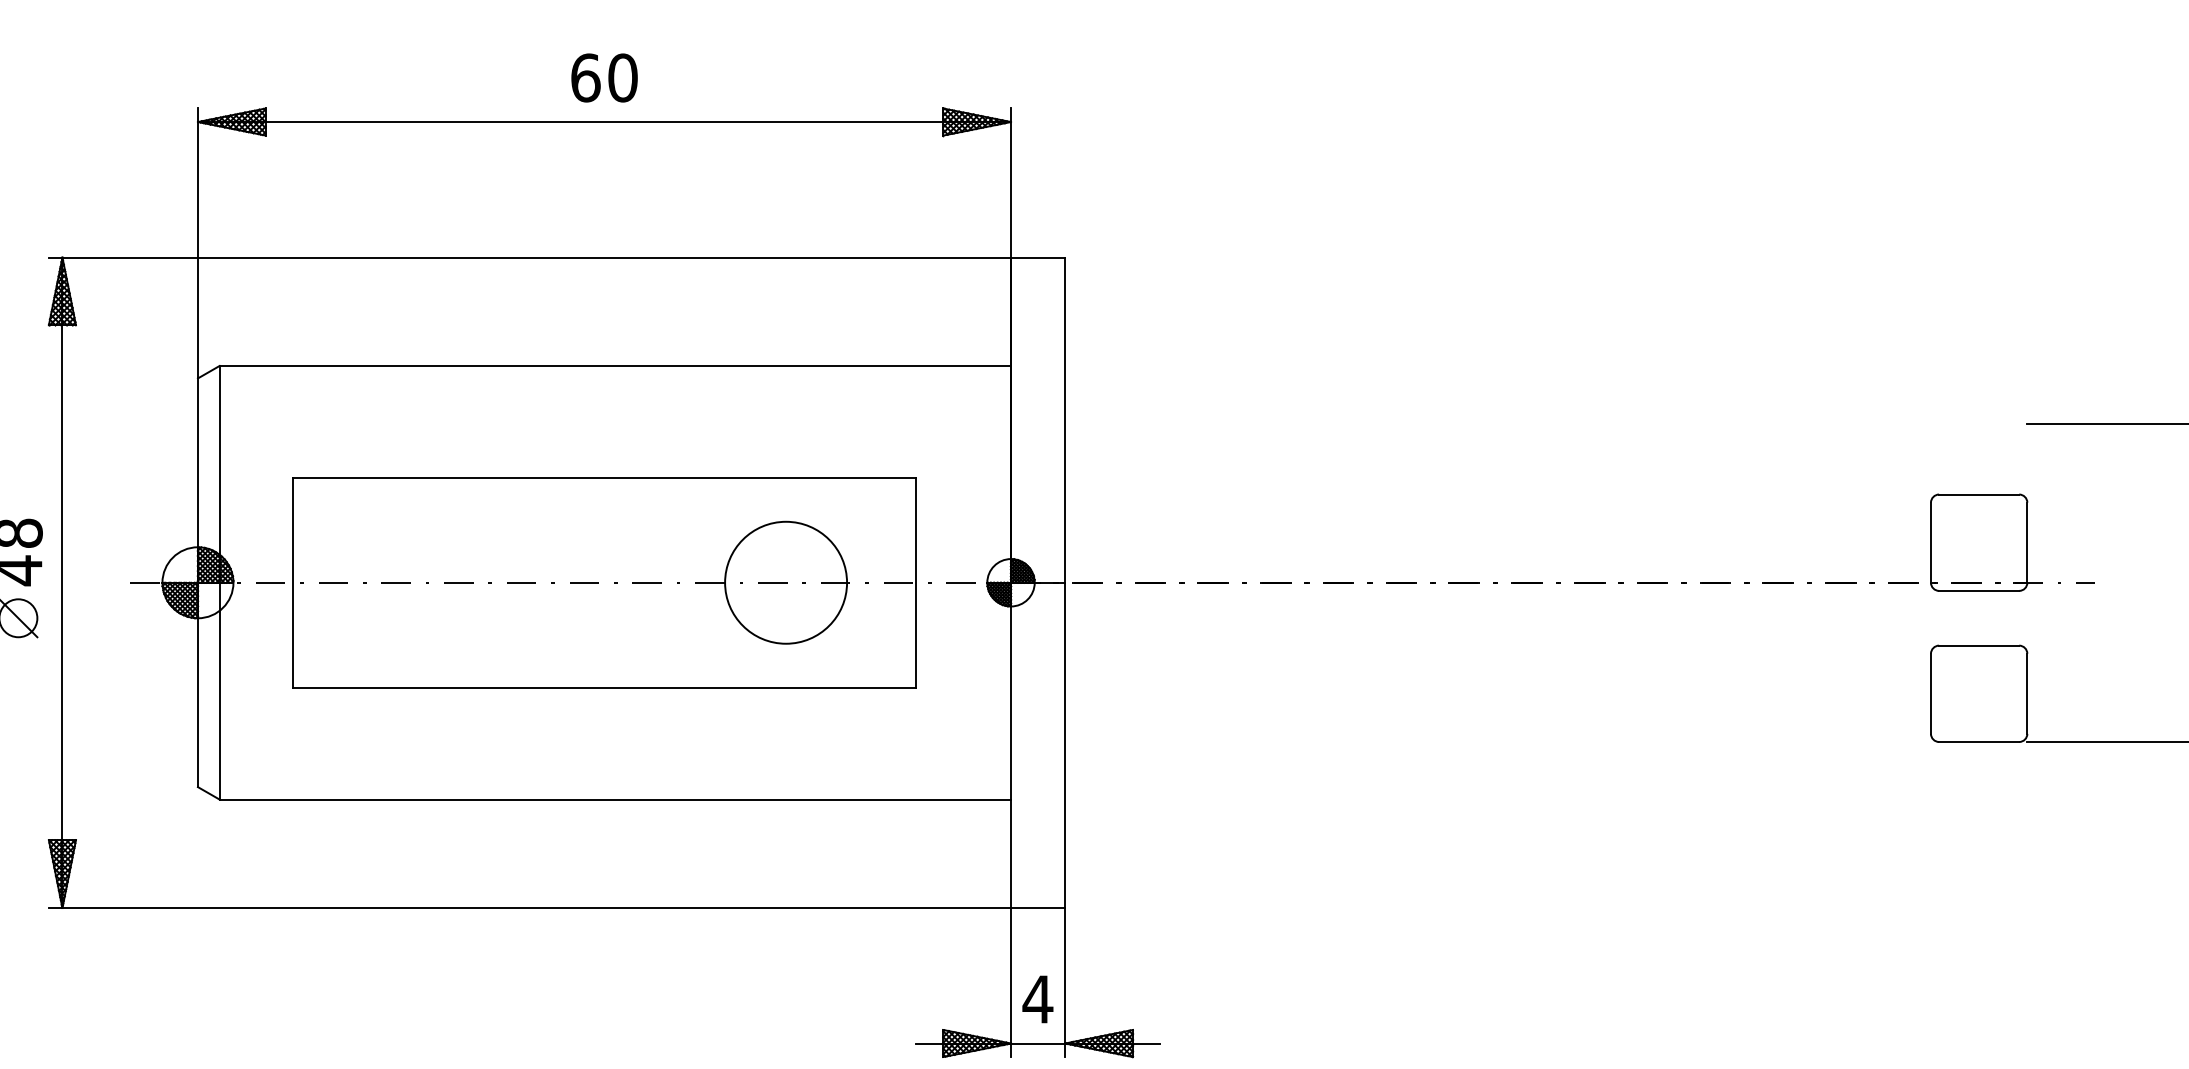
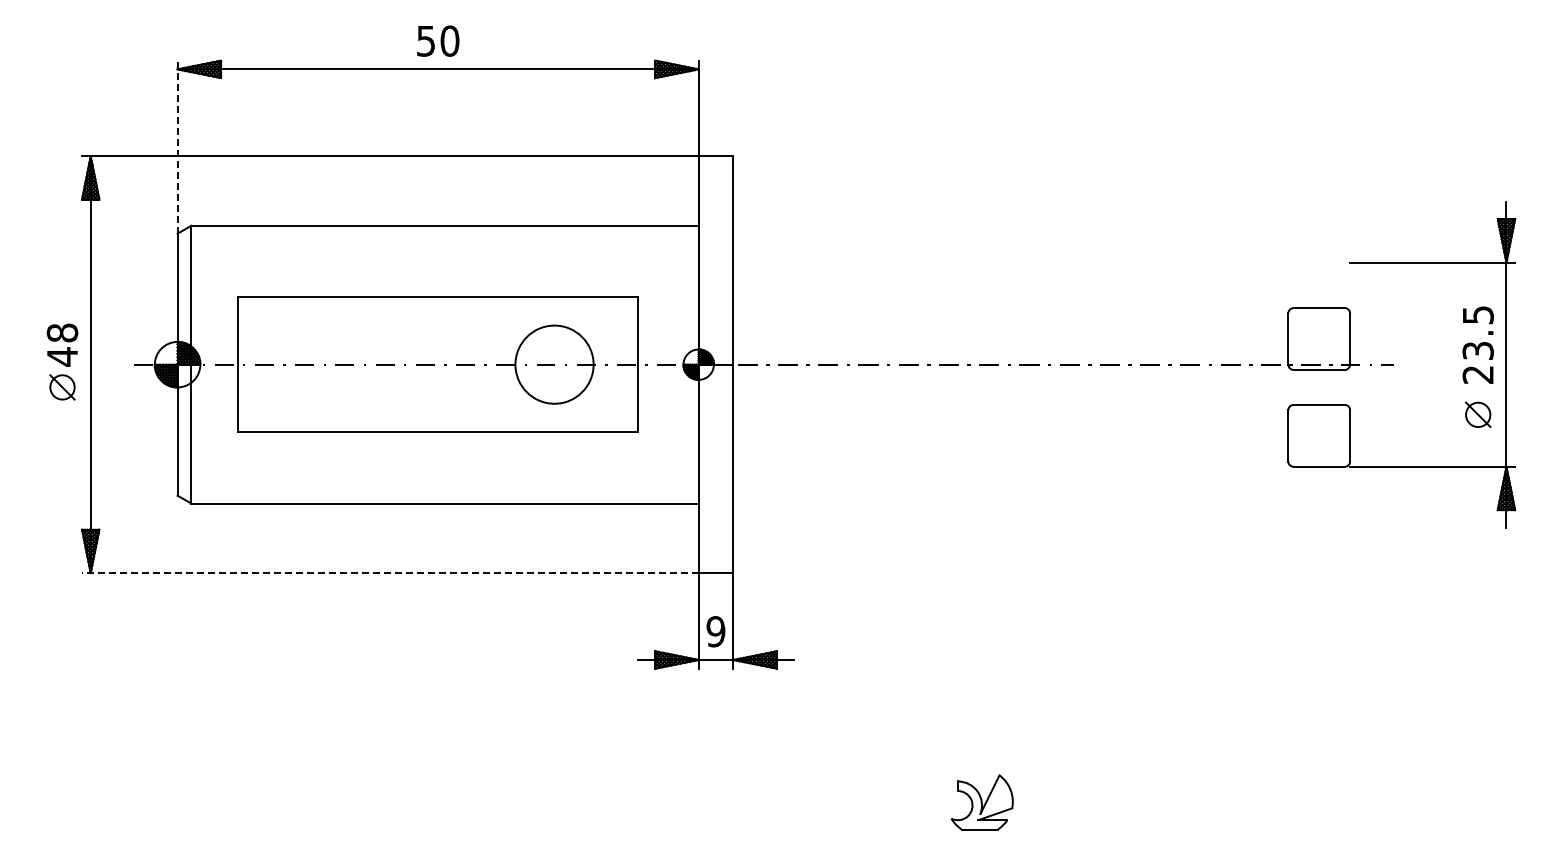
text: (586, 76) -> (426, 40), 60 -> 50
line: (197, 243) -> (177, 147), solid -> dashed
line: (528, 908) -> (389, 573), solid -> dashed
text: (1037, 999) -> (715, 631), 4 -> 9

